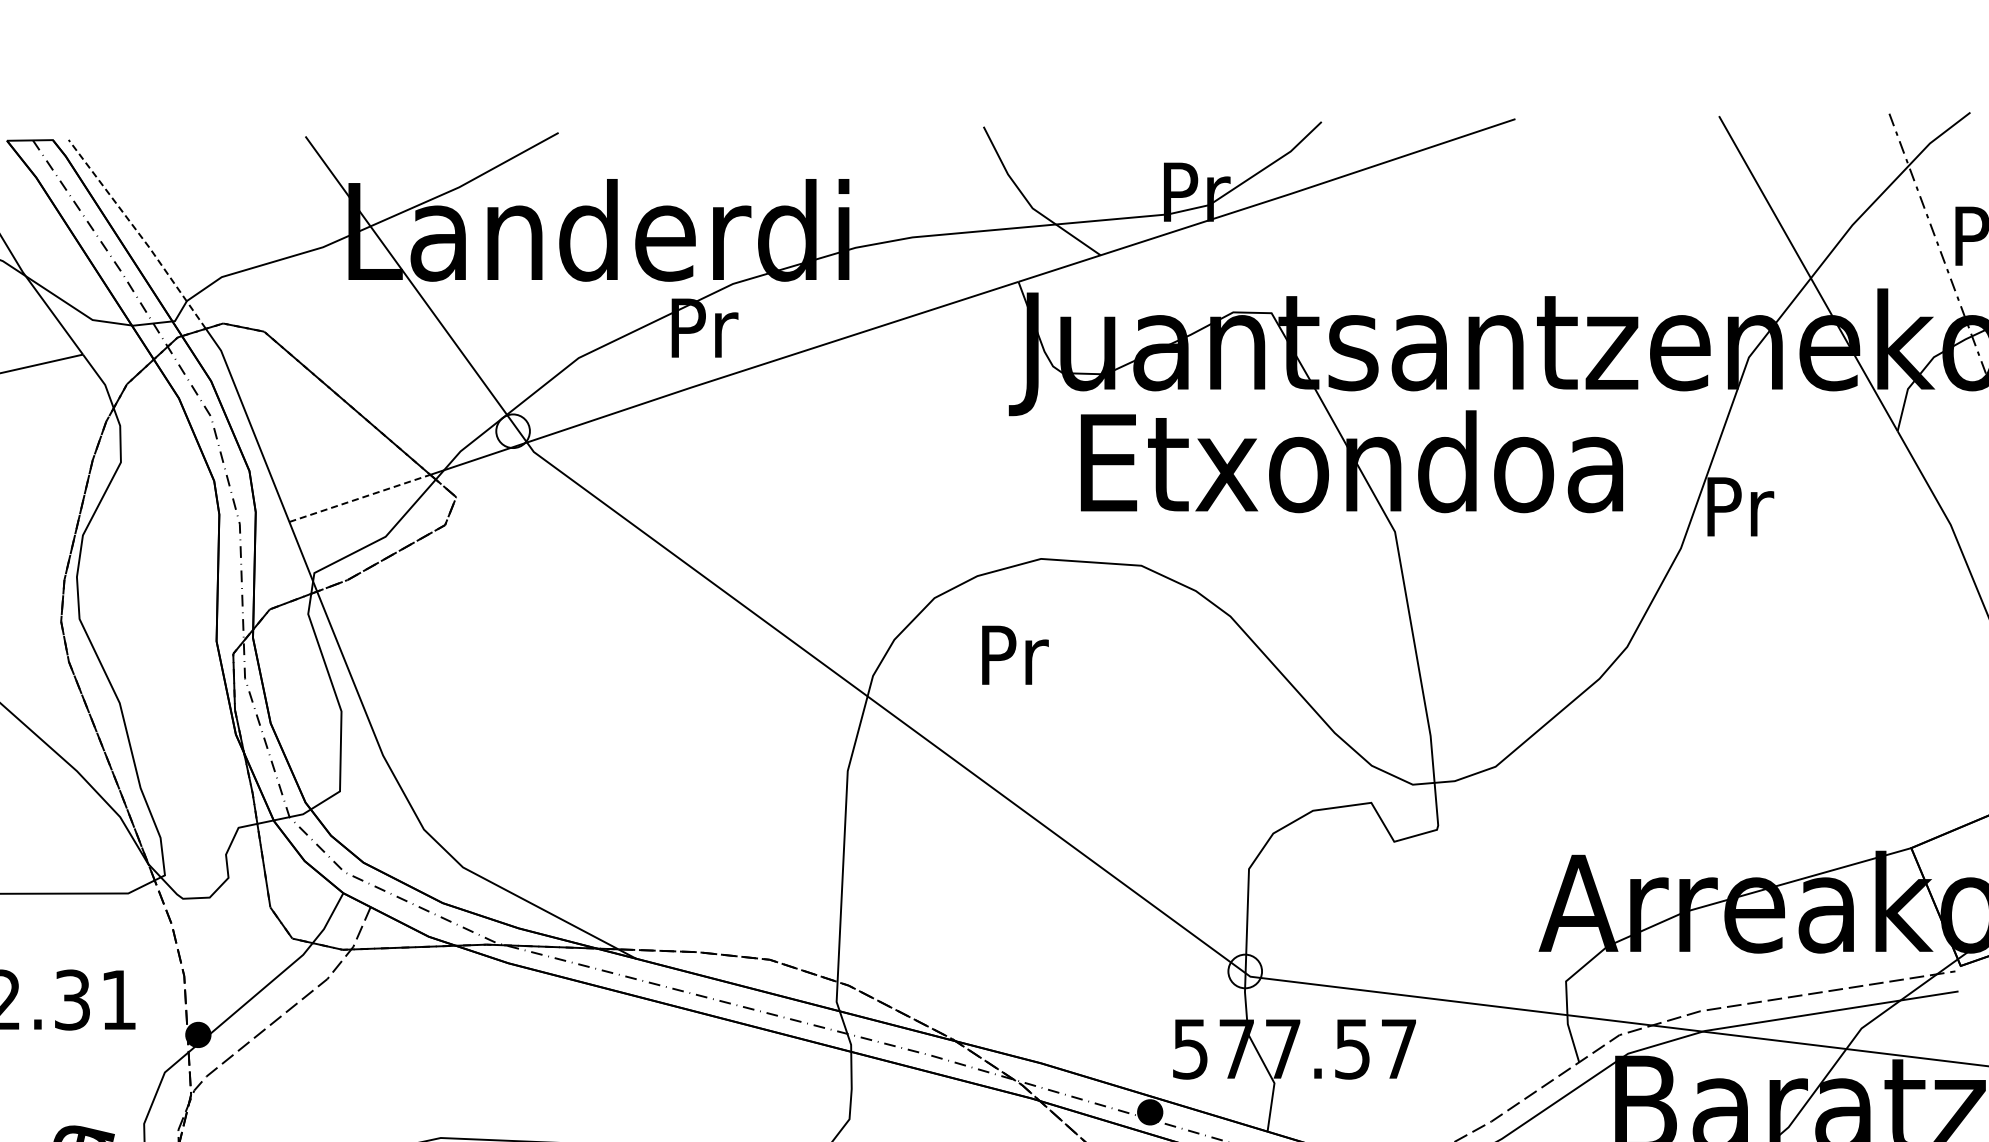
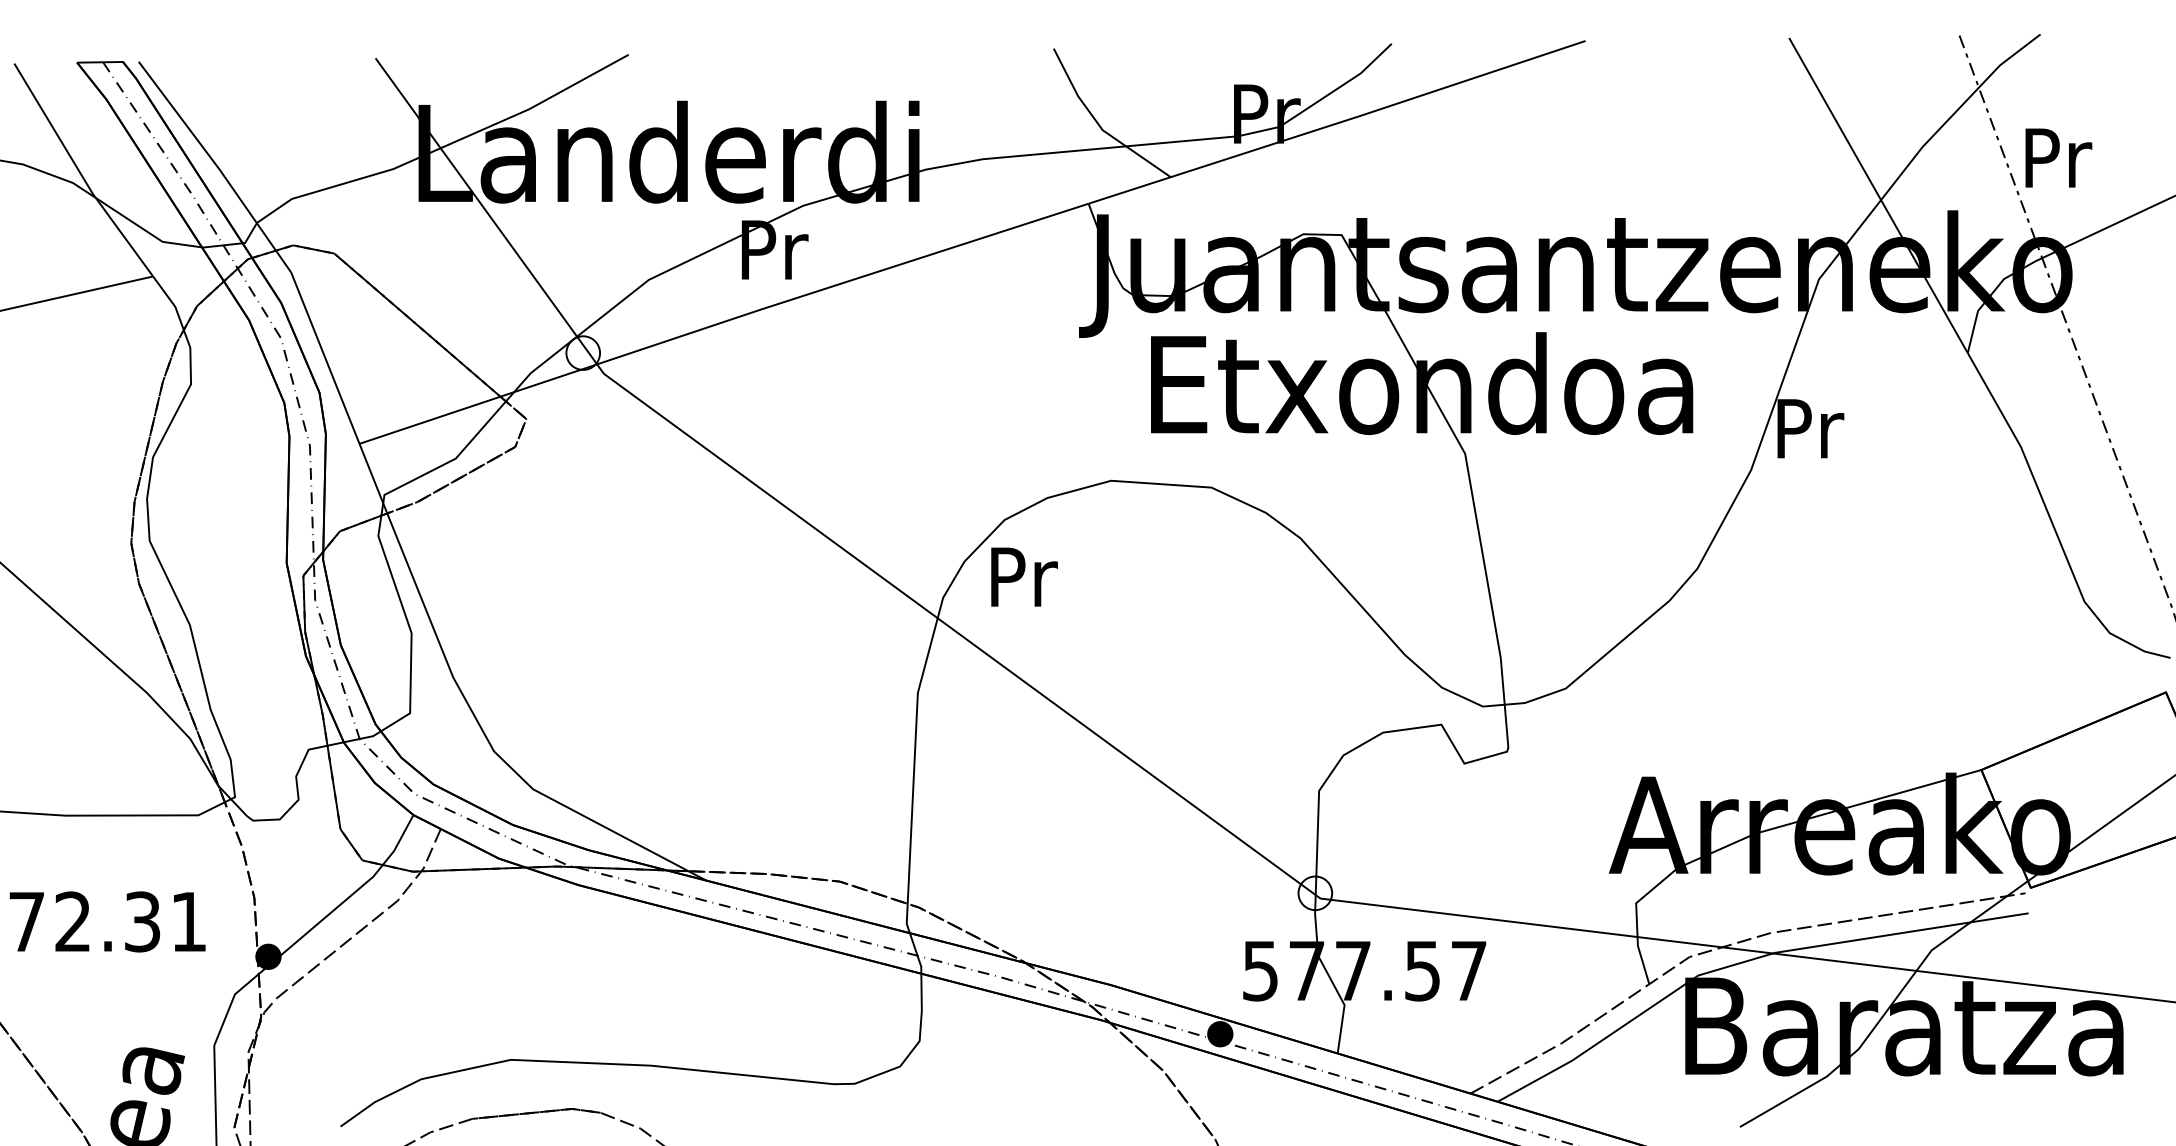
line: (138, 233) -> (208, 155), dashed -> solid
line: (360, 498) -> (430, 420), dashed -> solid
text: (1015, 654) -> (1024, 576), moved

